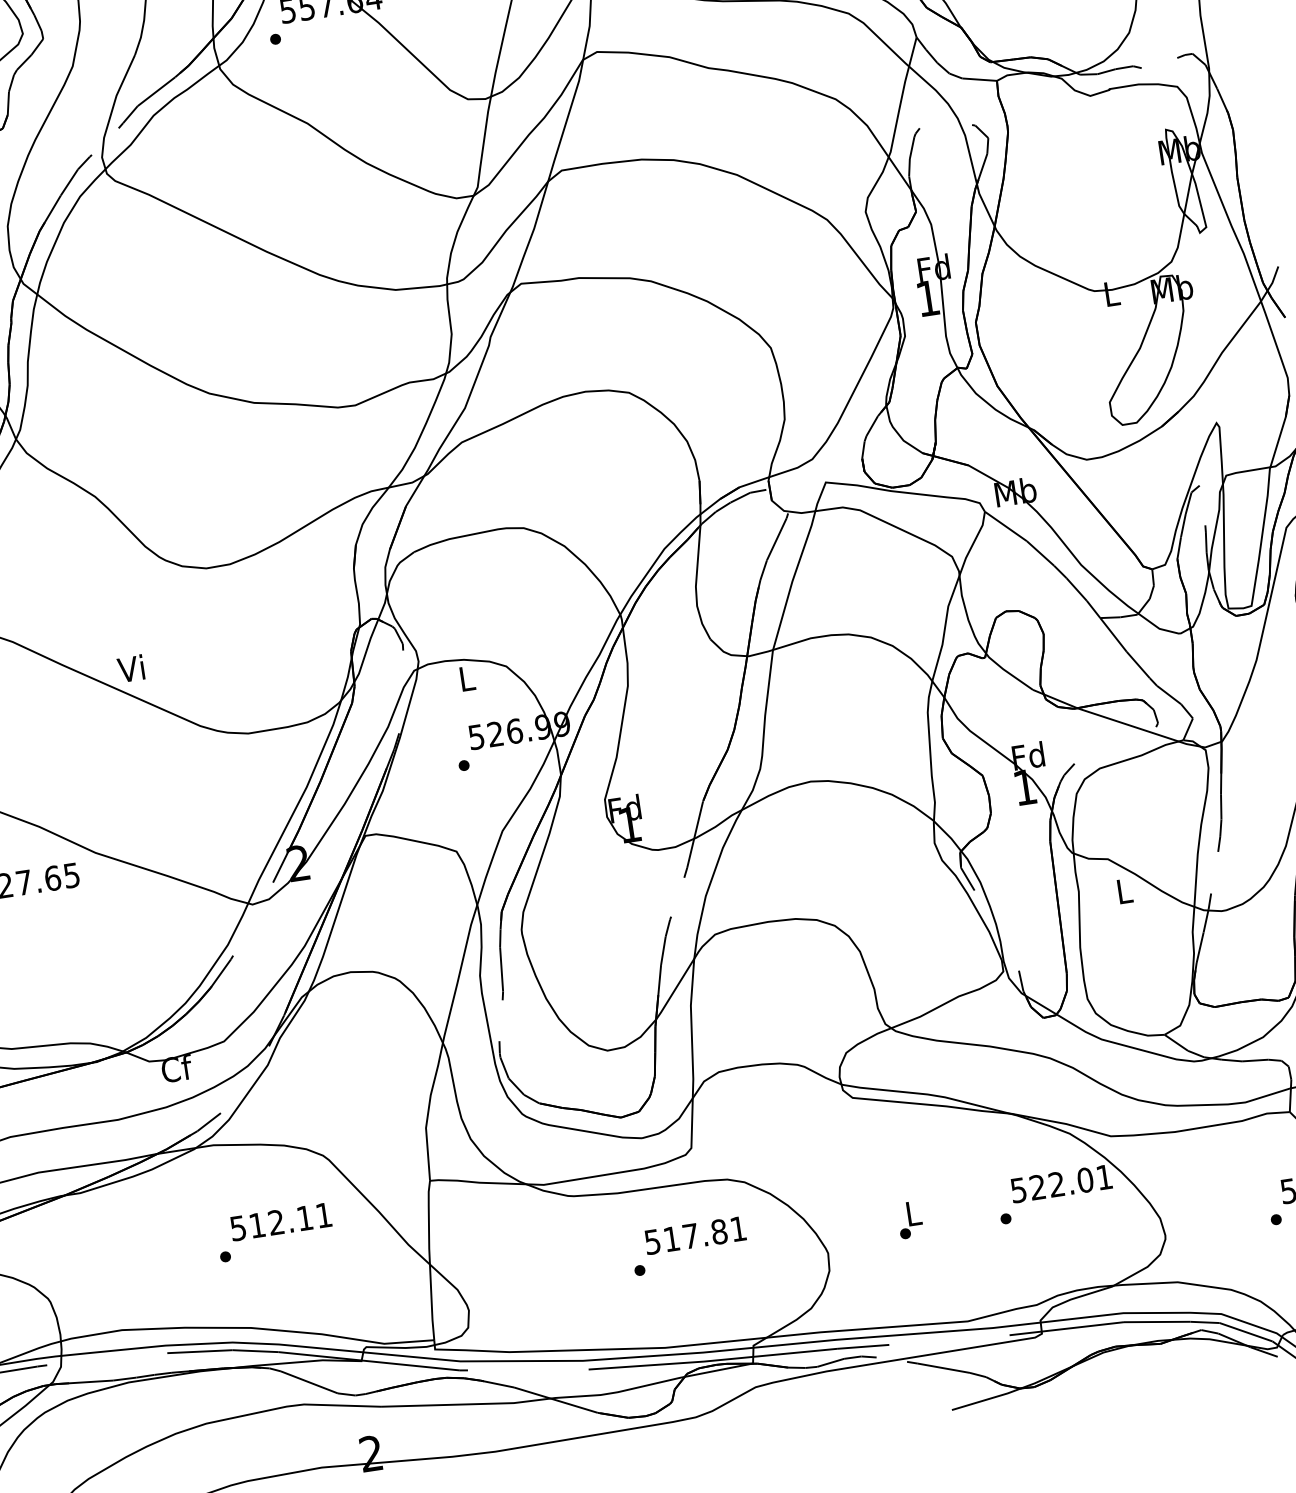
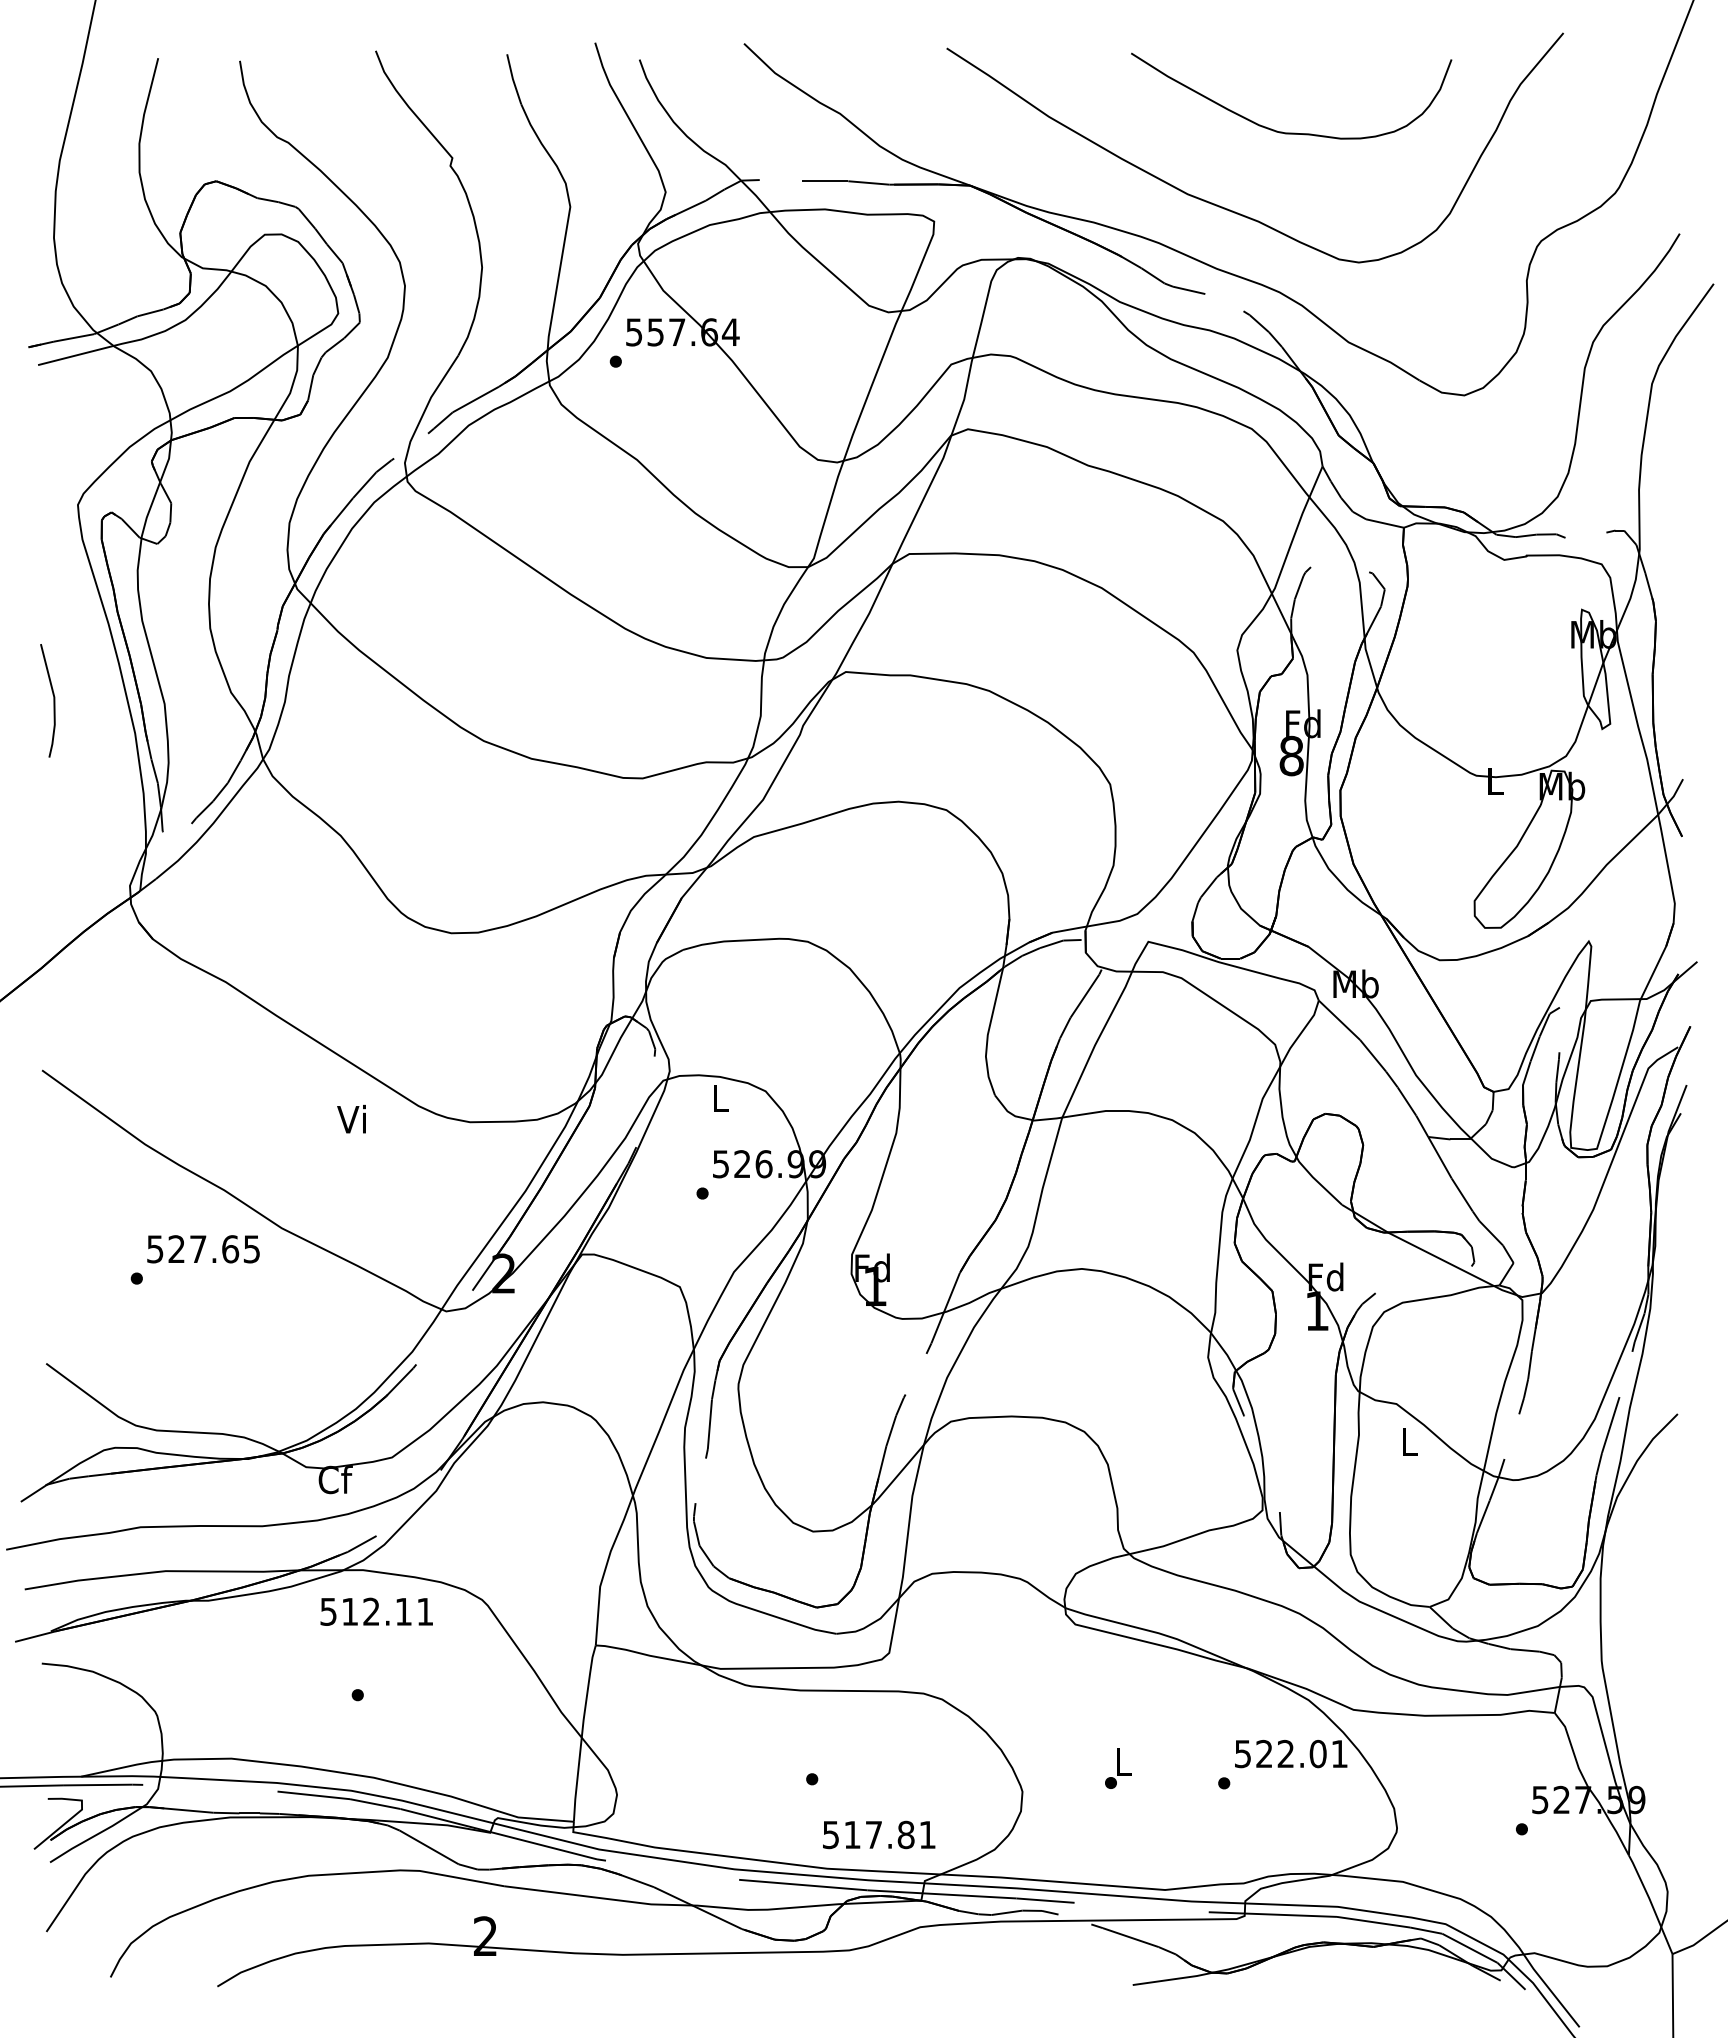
text: (927, 298) -> (1291, 755), 1 -> 8
text: (130, 668) -> (351, 1118), moved
text: (280, 1221) -> (376, 1611), moved
text: (695, 1235) -> (879, 1834), moved

